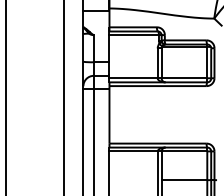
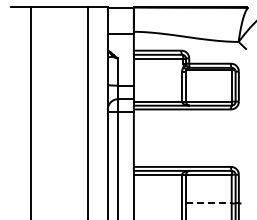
line: (184, 180) -> (208, 203), solid -> dashed

